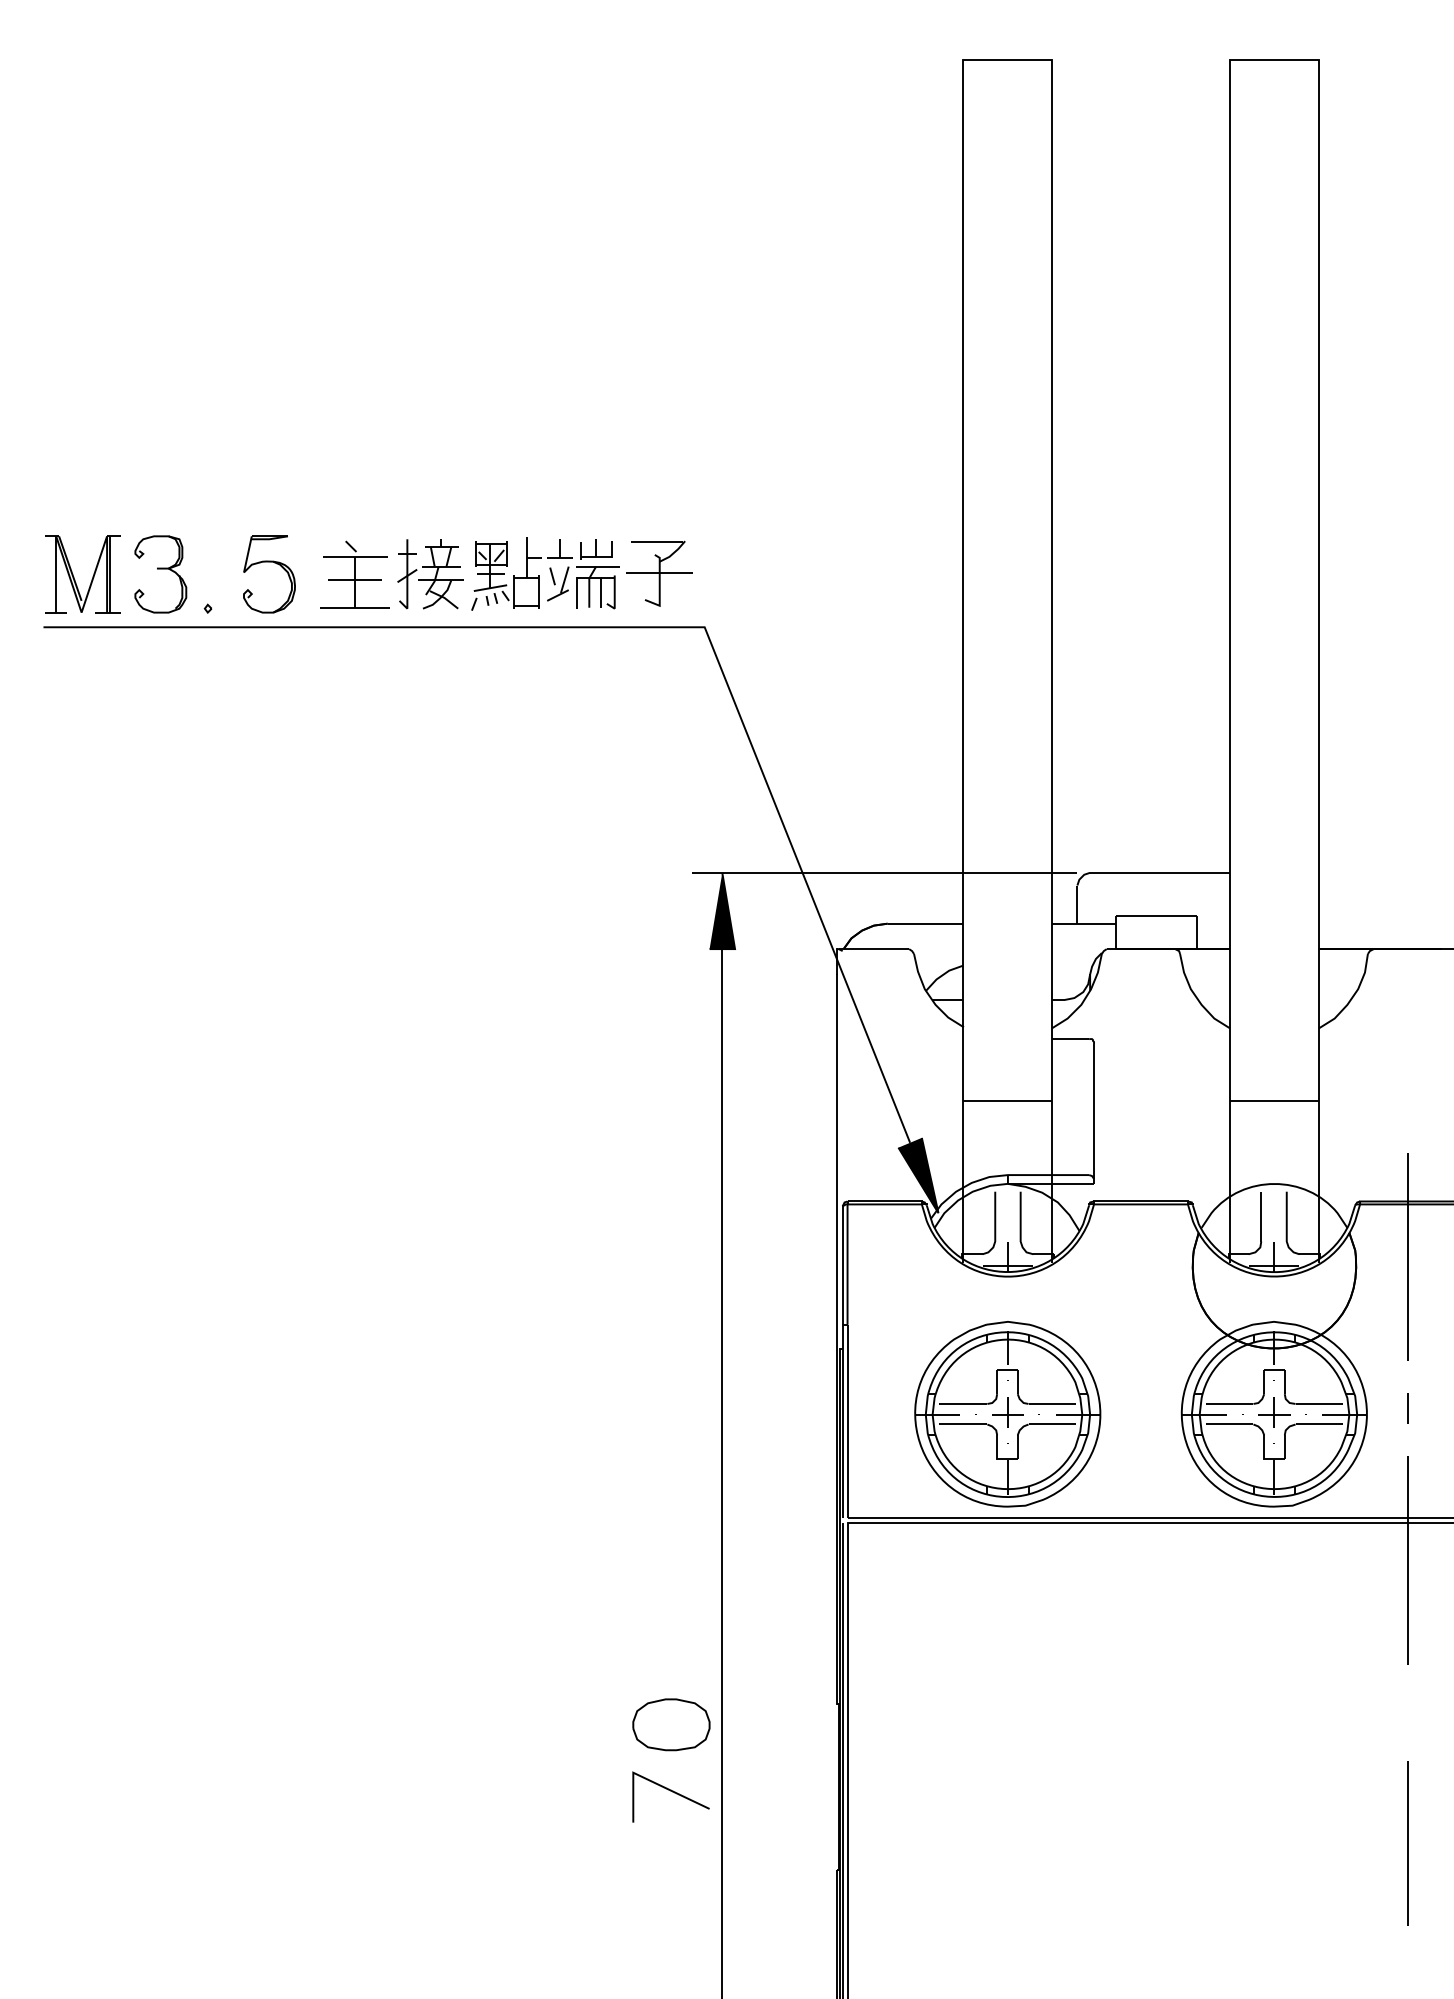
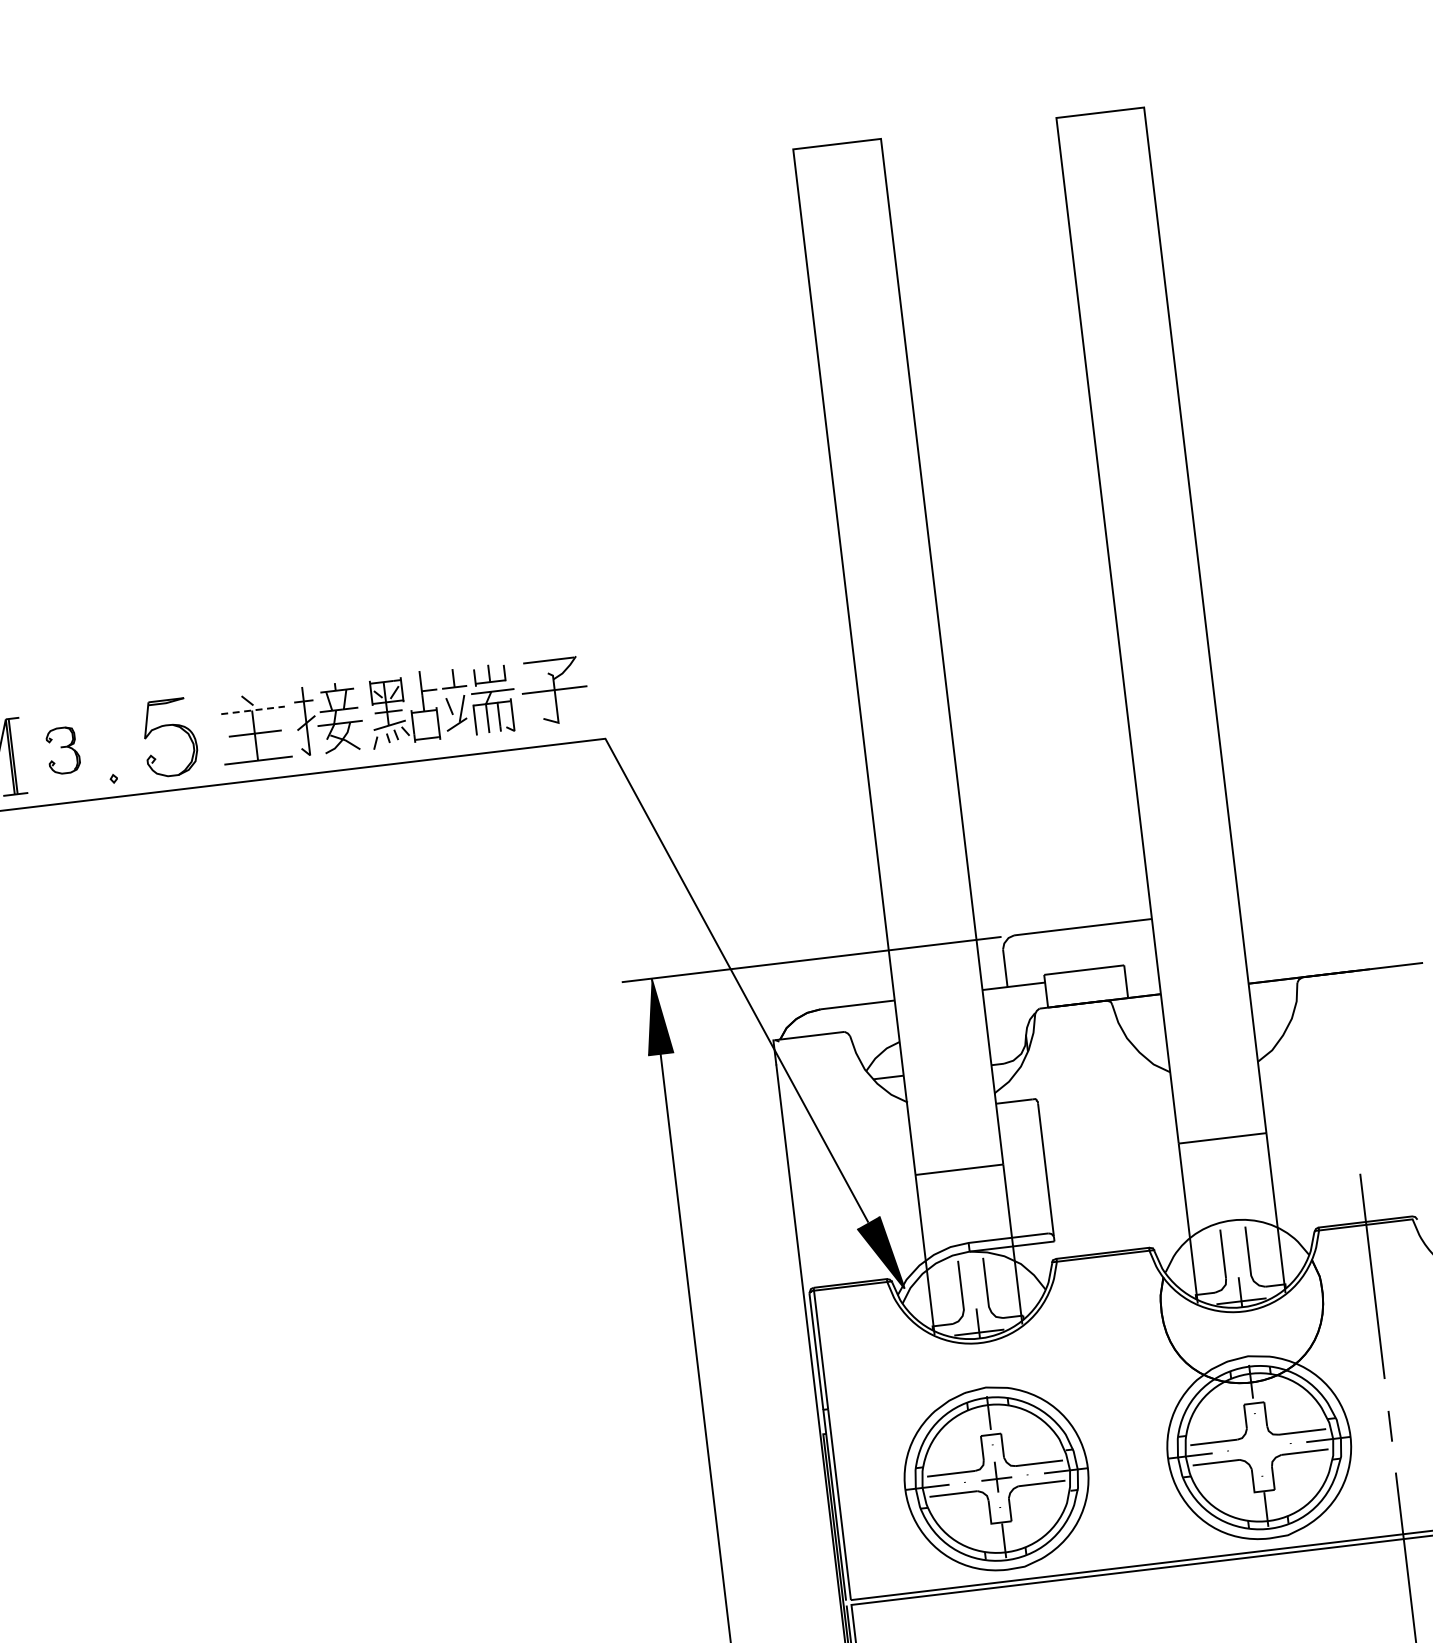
line: (355, 556) -> (253, 710), solid -> dashed
part: (160, 574) -> (62, 750), size x0.6
part: (1274, 1412) -> (1259, 1445), removed

